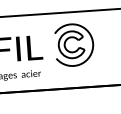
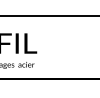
part: (74, 45) -> (63, 43), removed

